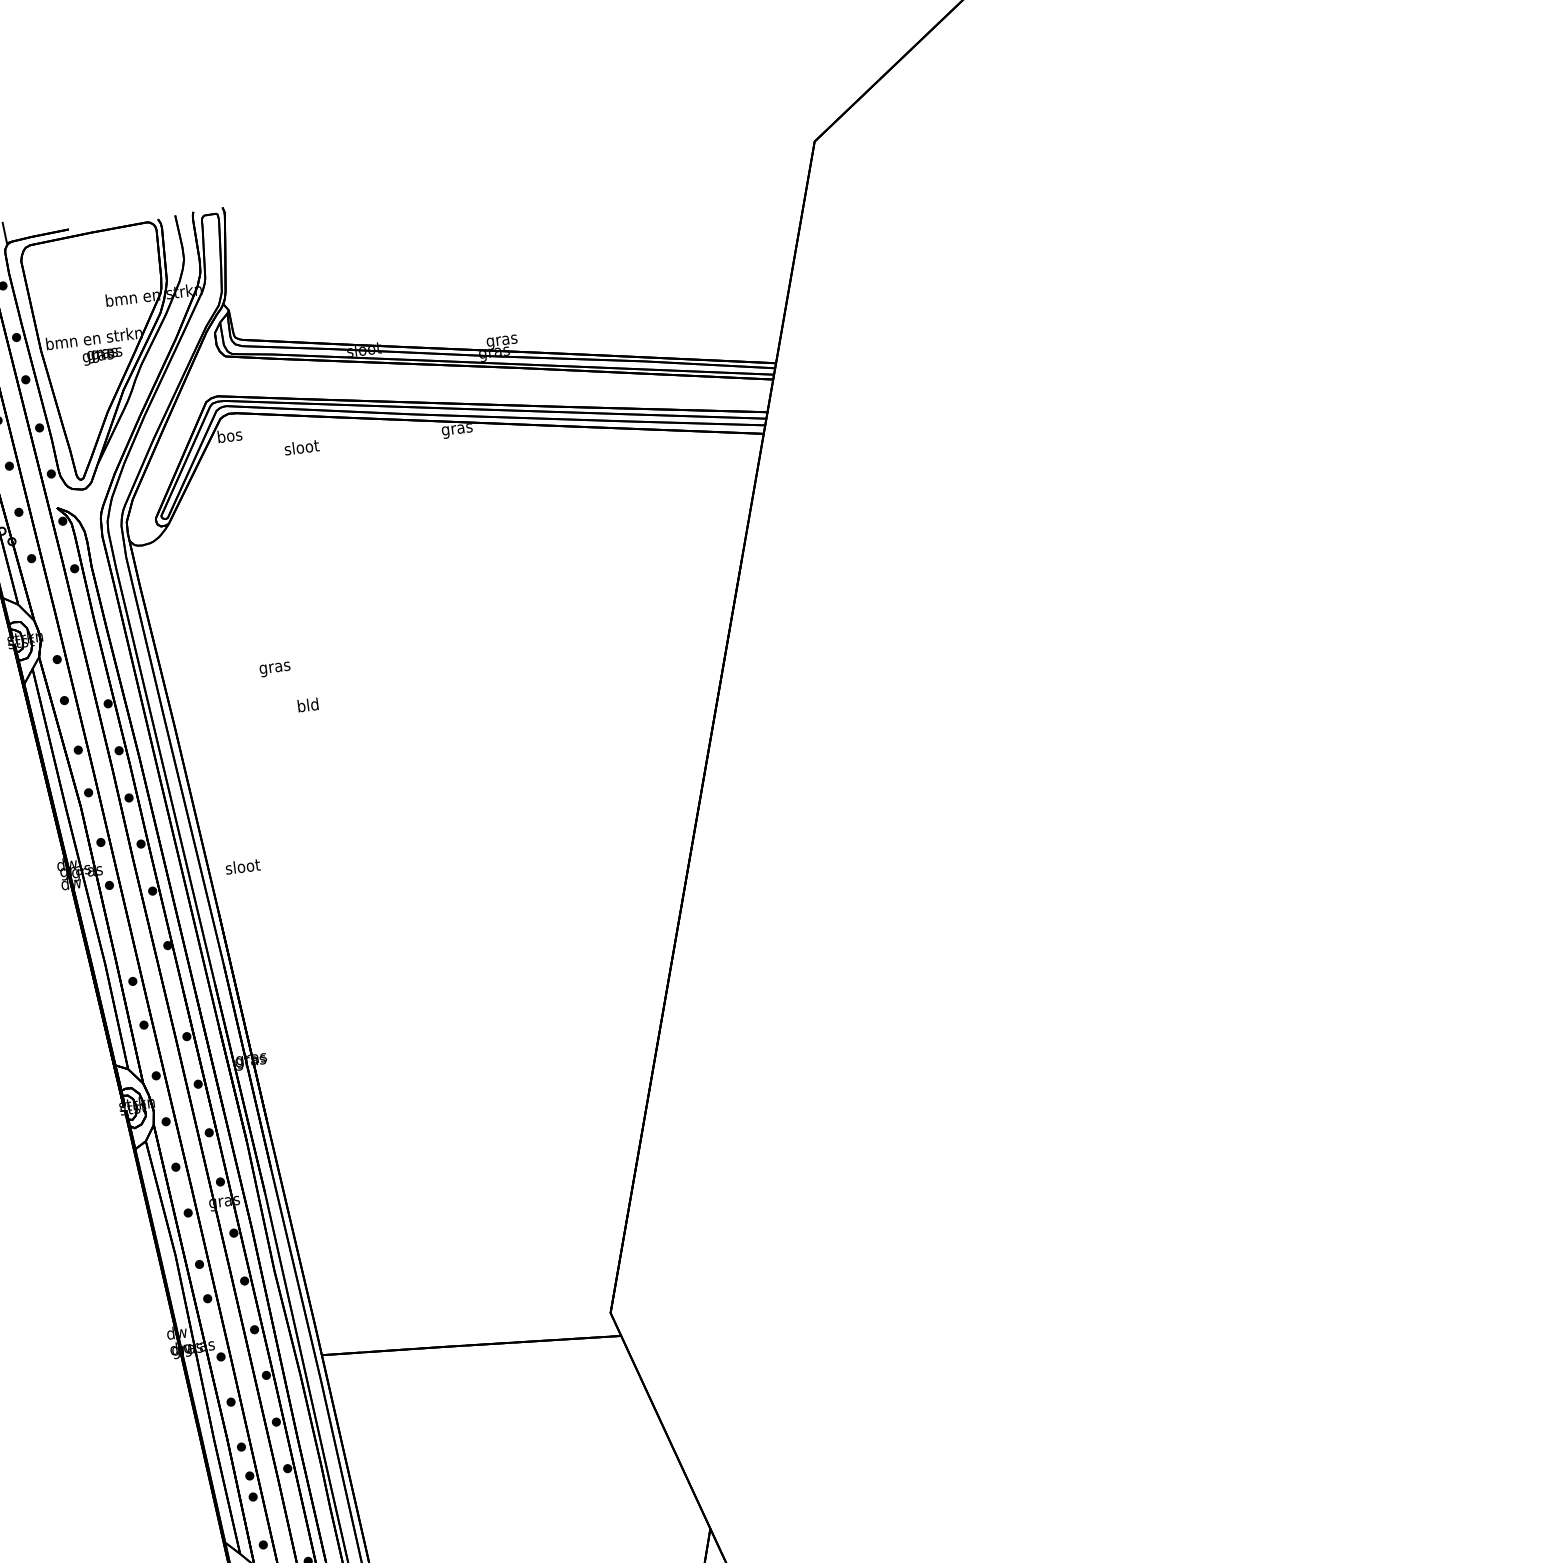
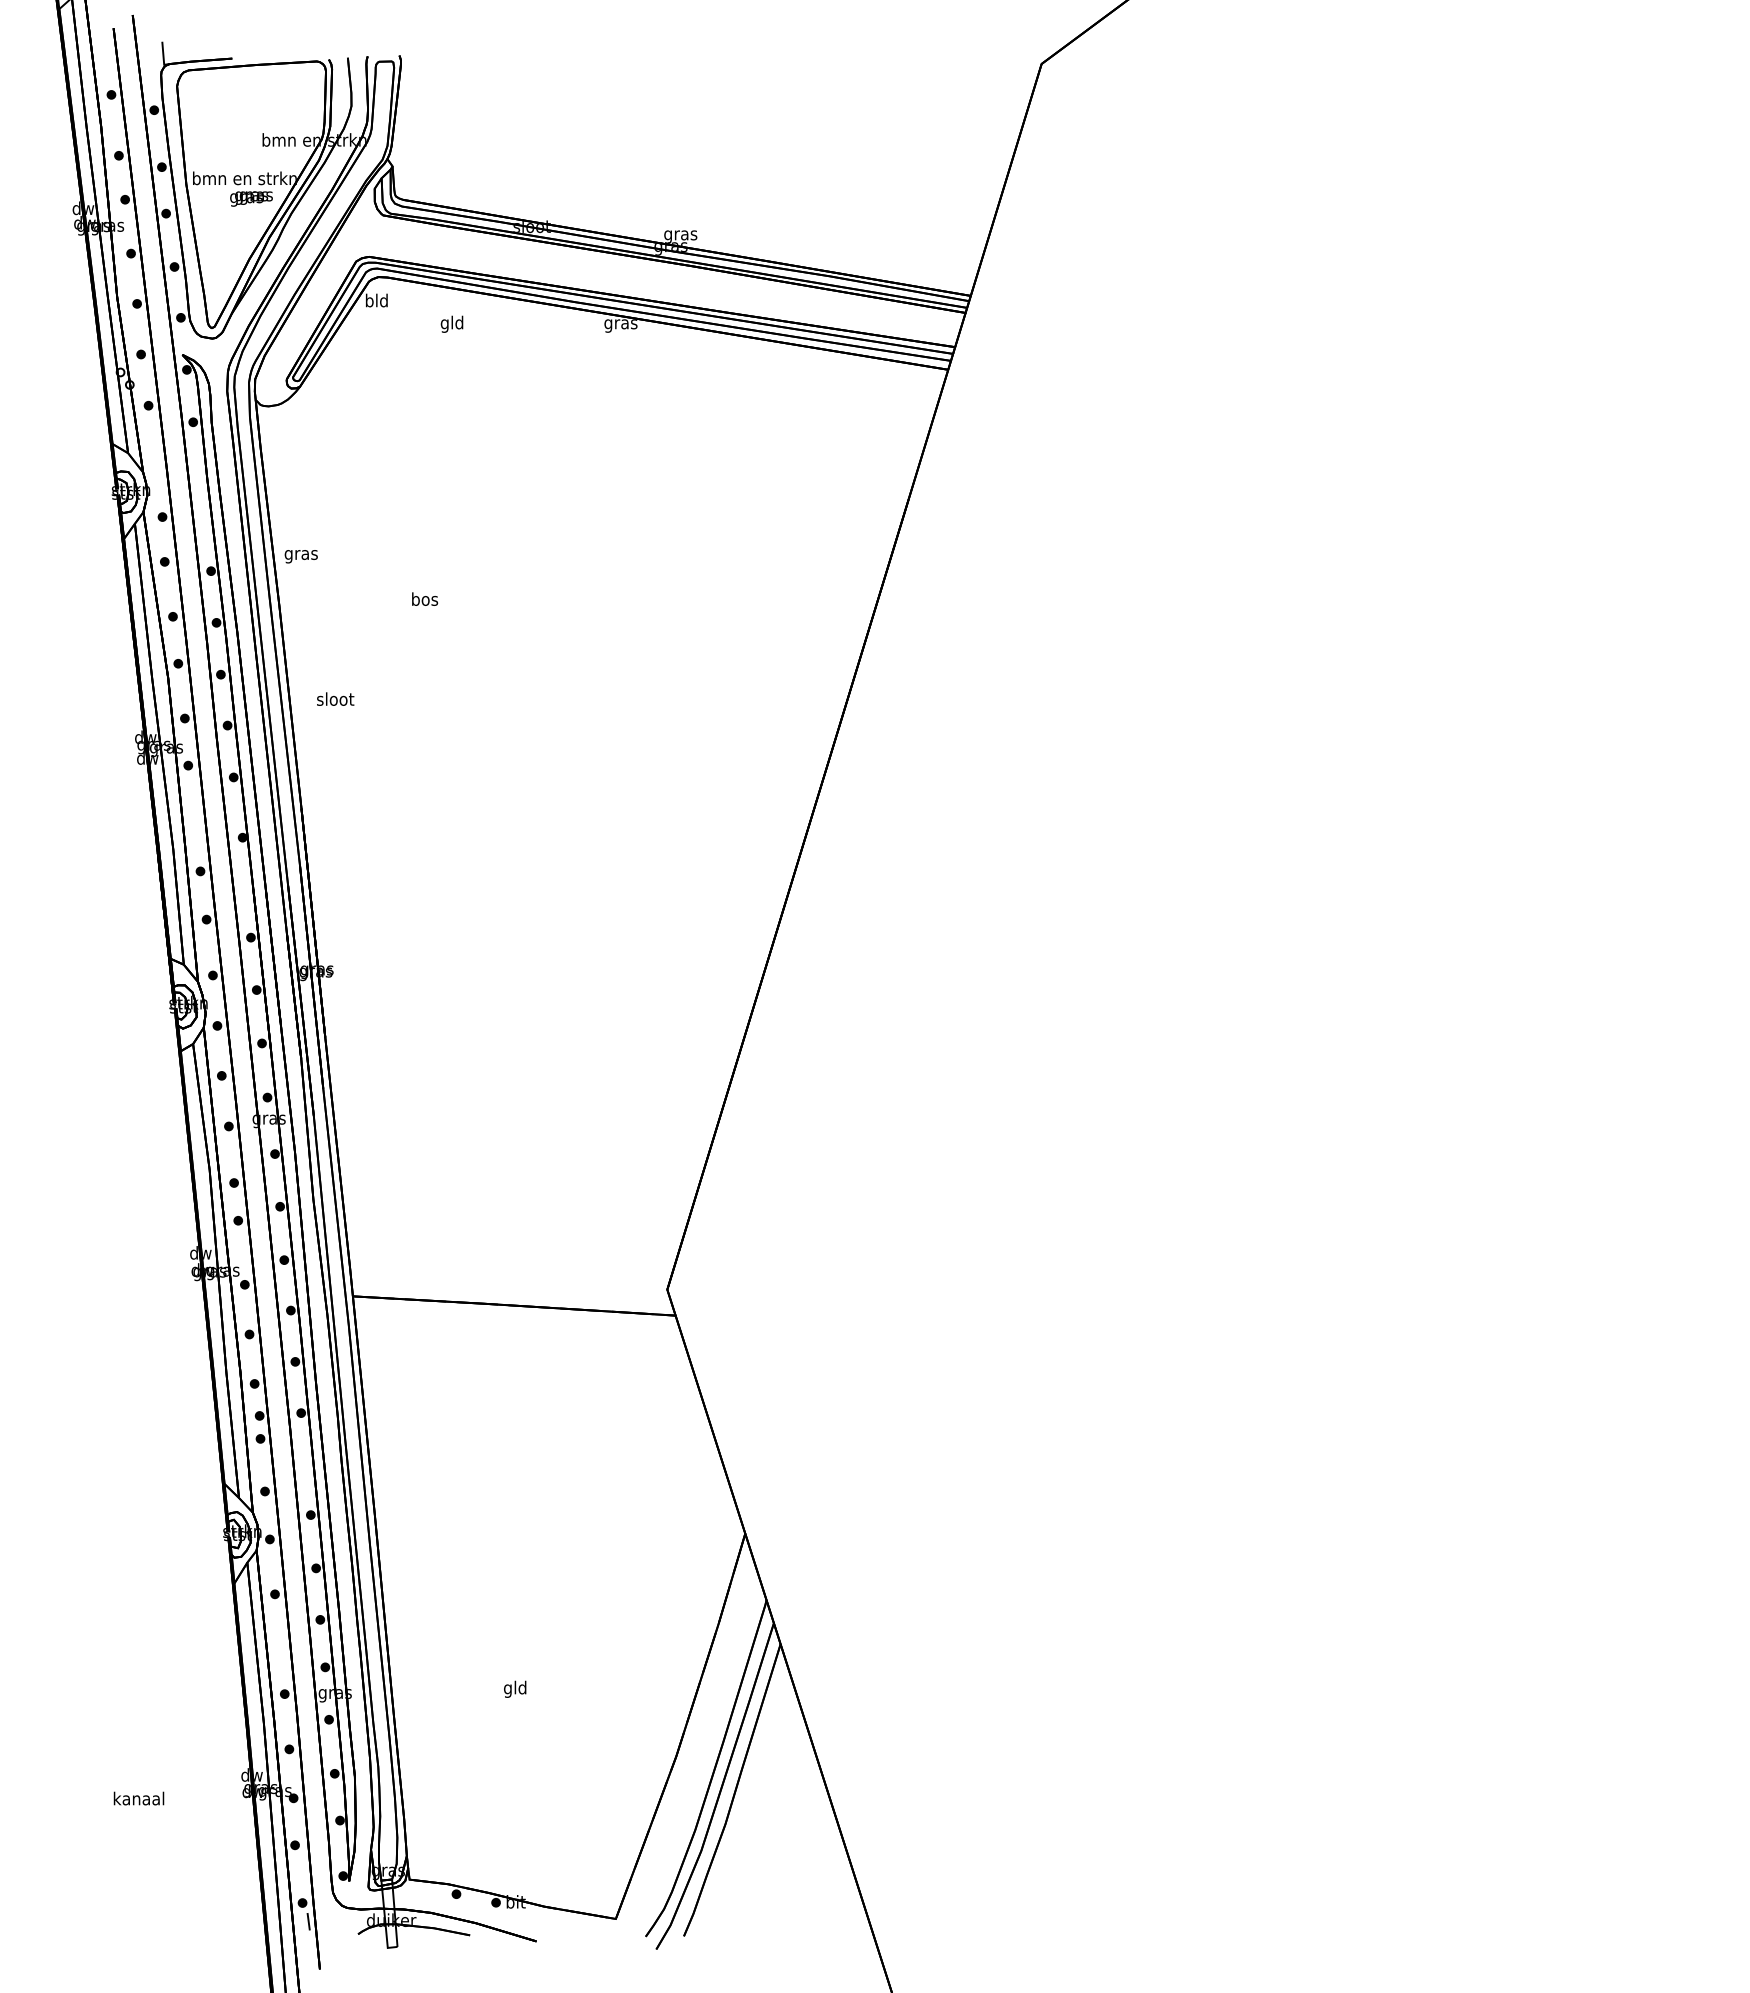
text: (230, 435) -> (377, 300), bos -> bld
text: (302, 448) -> (452, 323), sloot -> gld
text: (274, 669) -> (300, 556), moved
text: (308, 704) -> (425, 598), bld -> bos
text: (242, 865) -> (335, 698), moved

